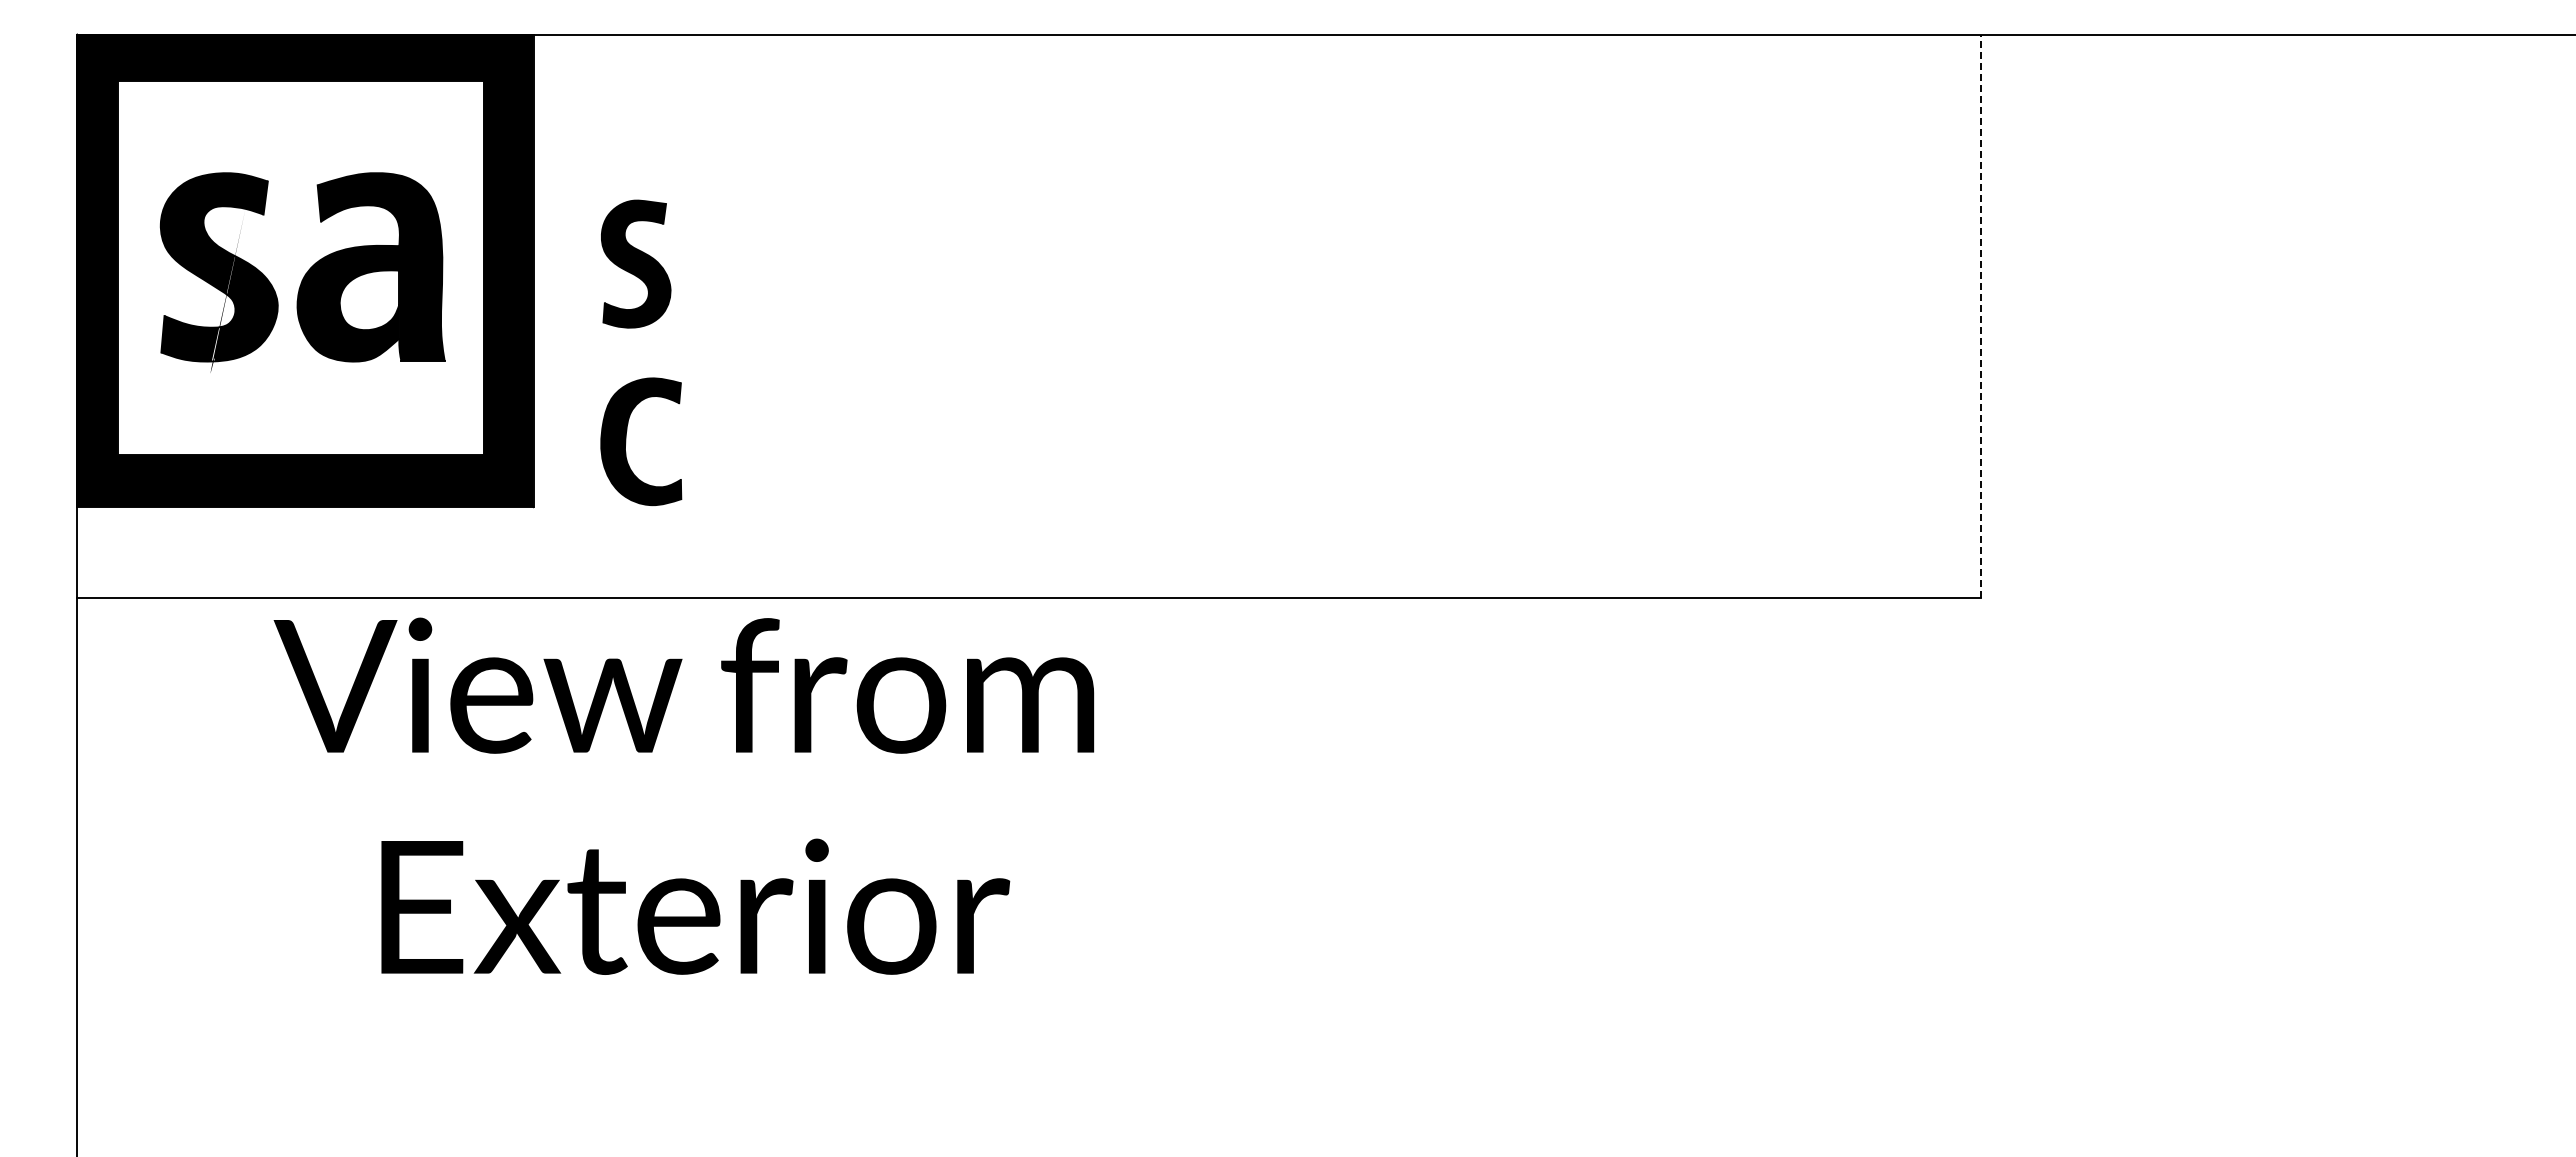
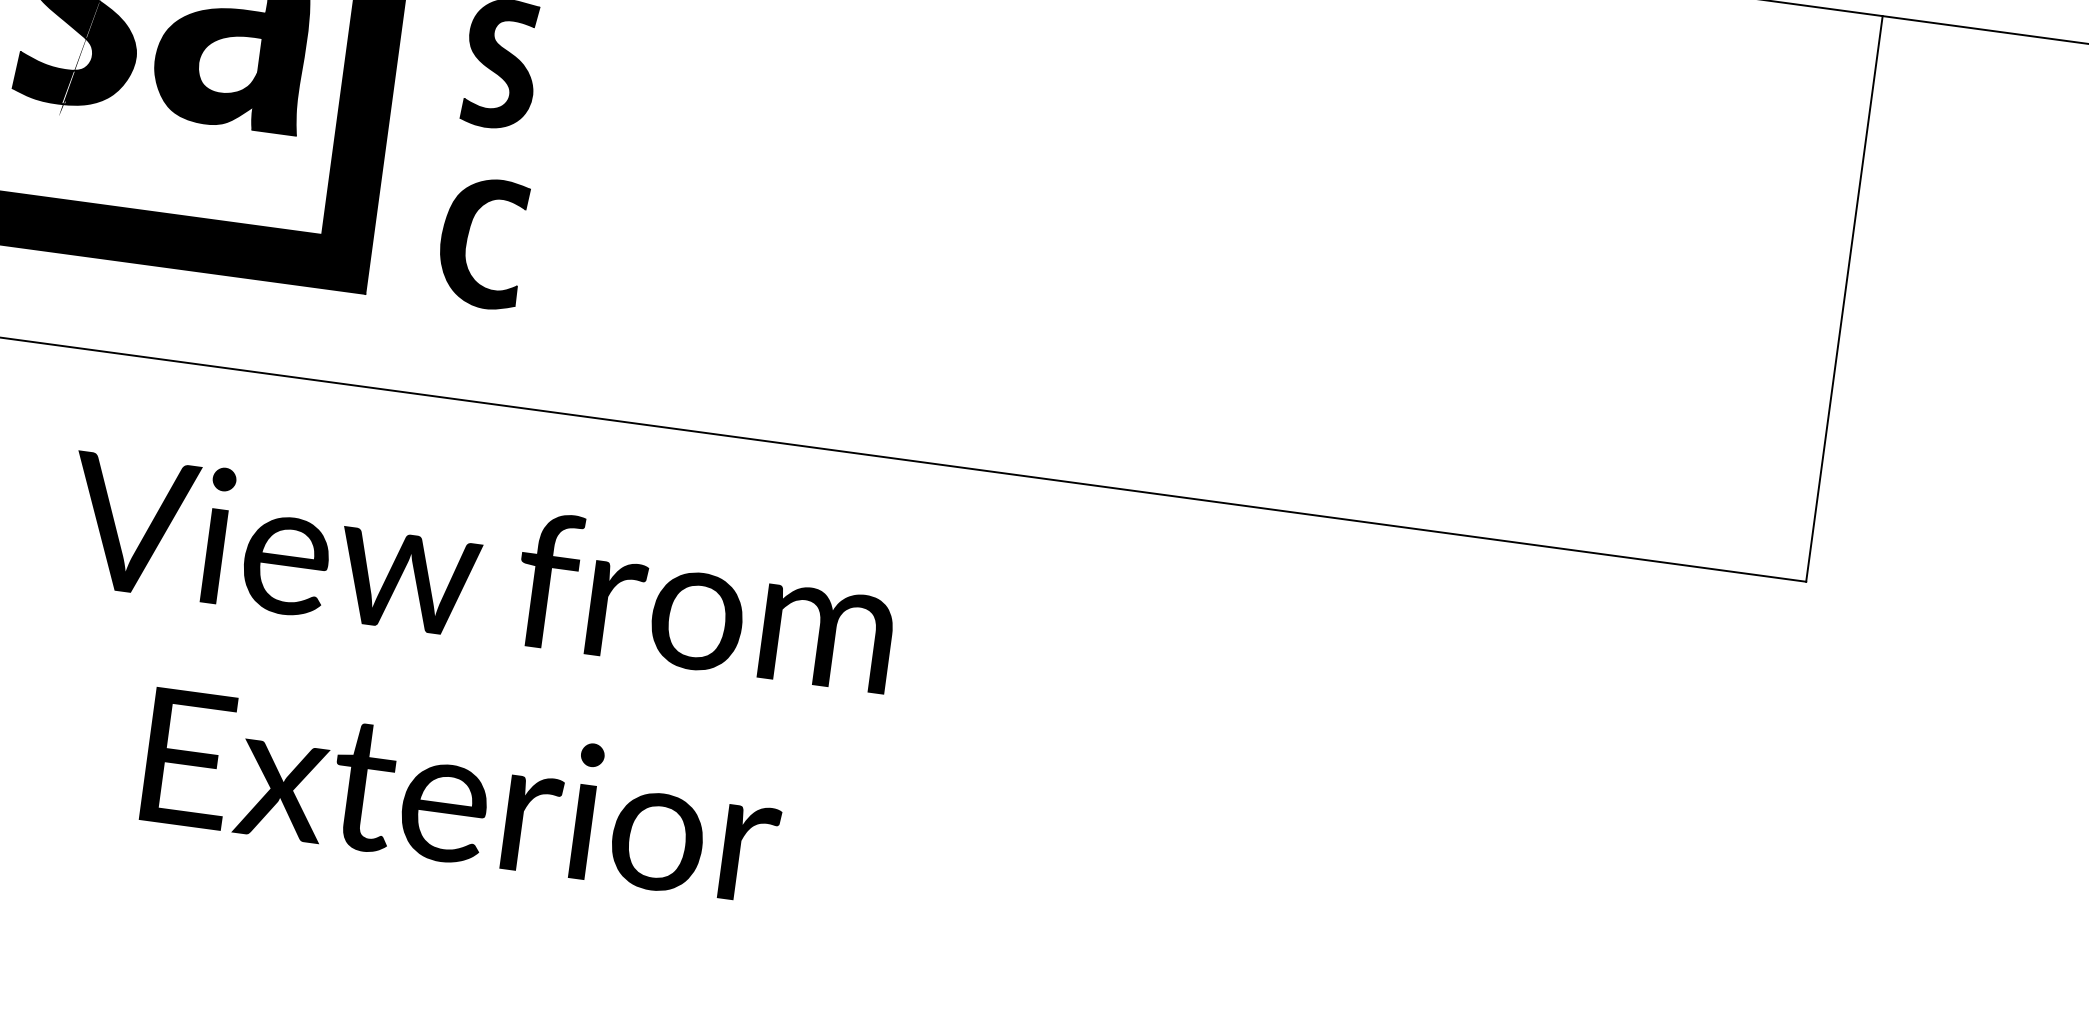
line: (1981, 316) -> (1844, 299), dashed -> solid
text: (683, 795) -> (466, 682), moved

